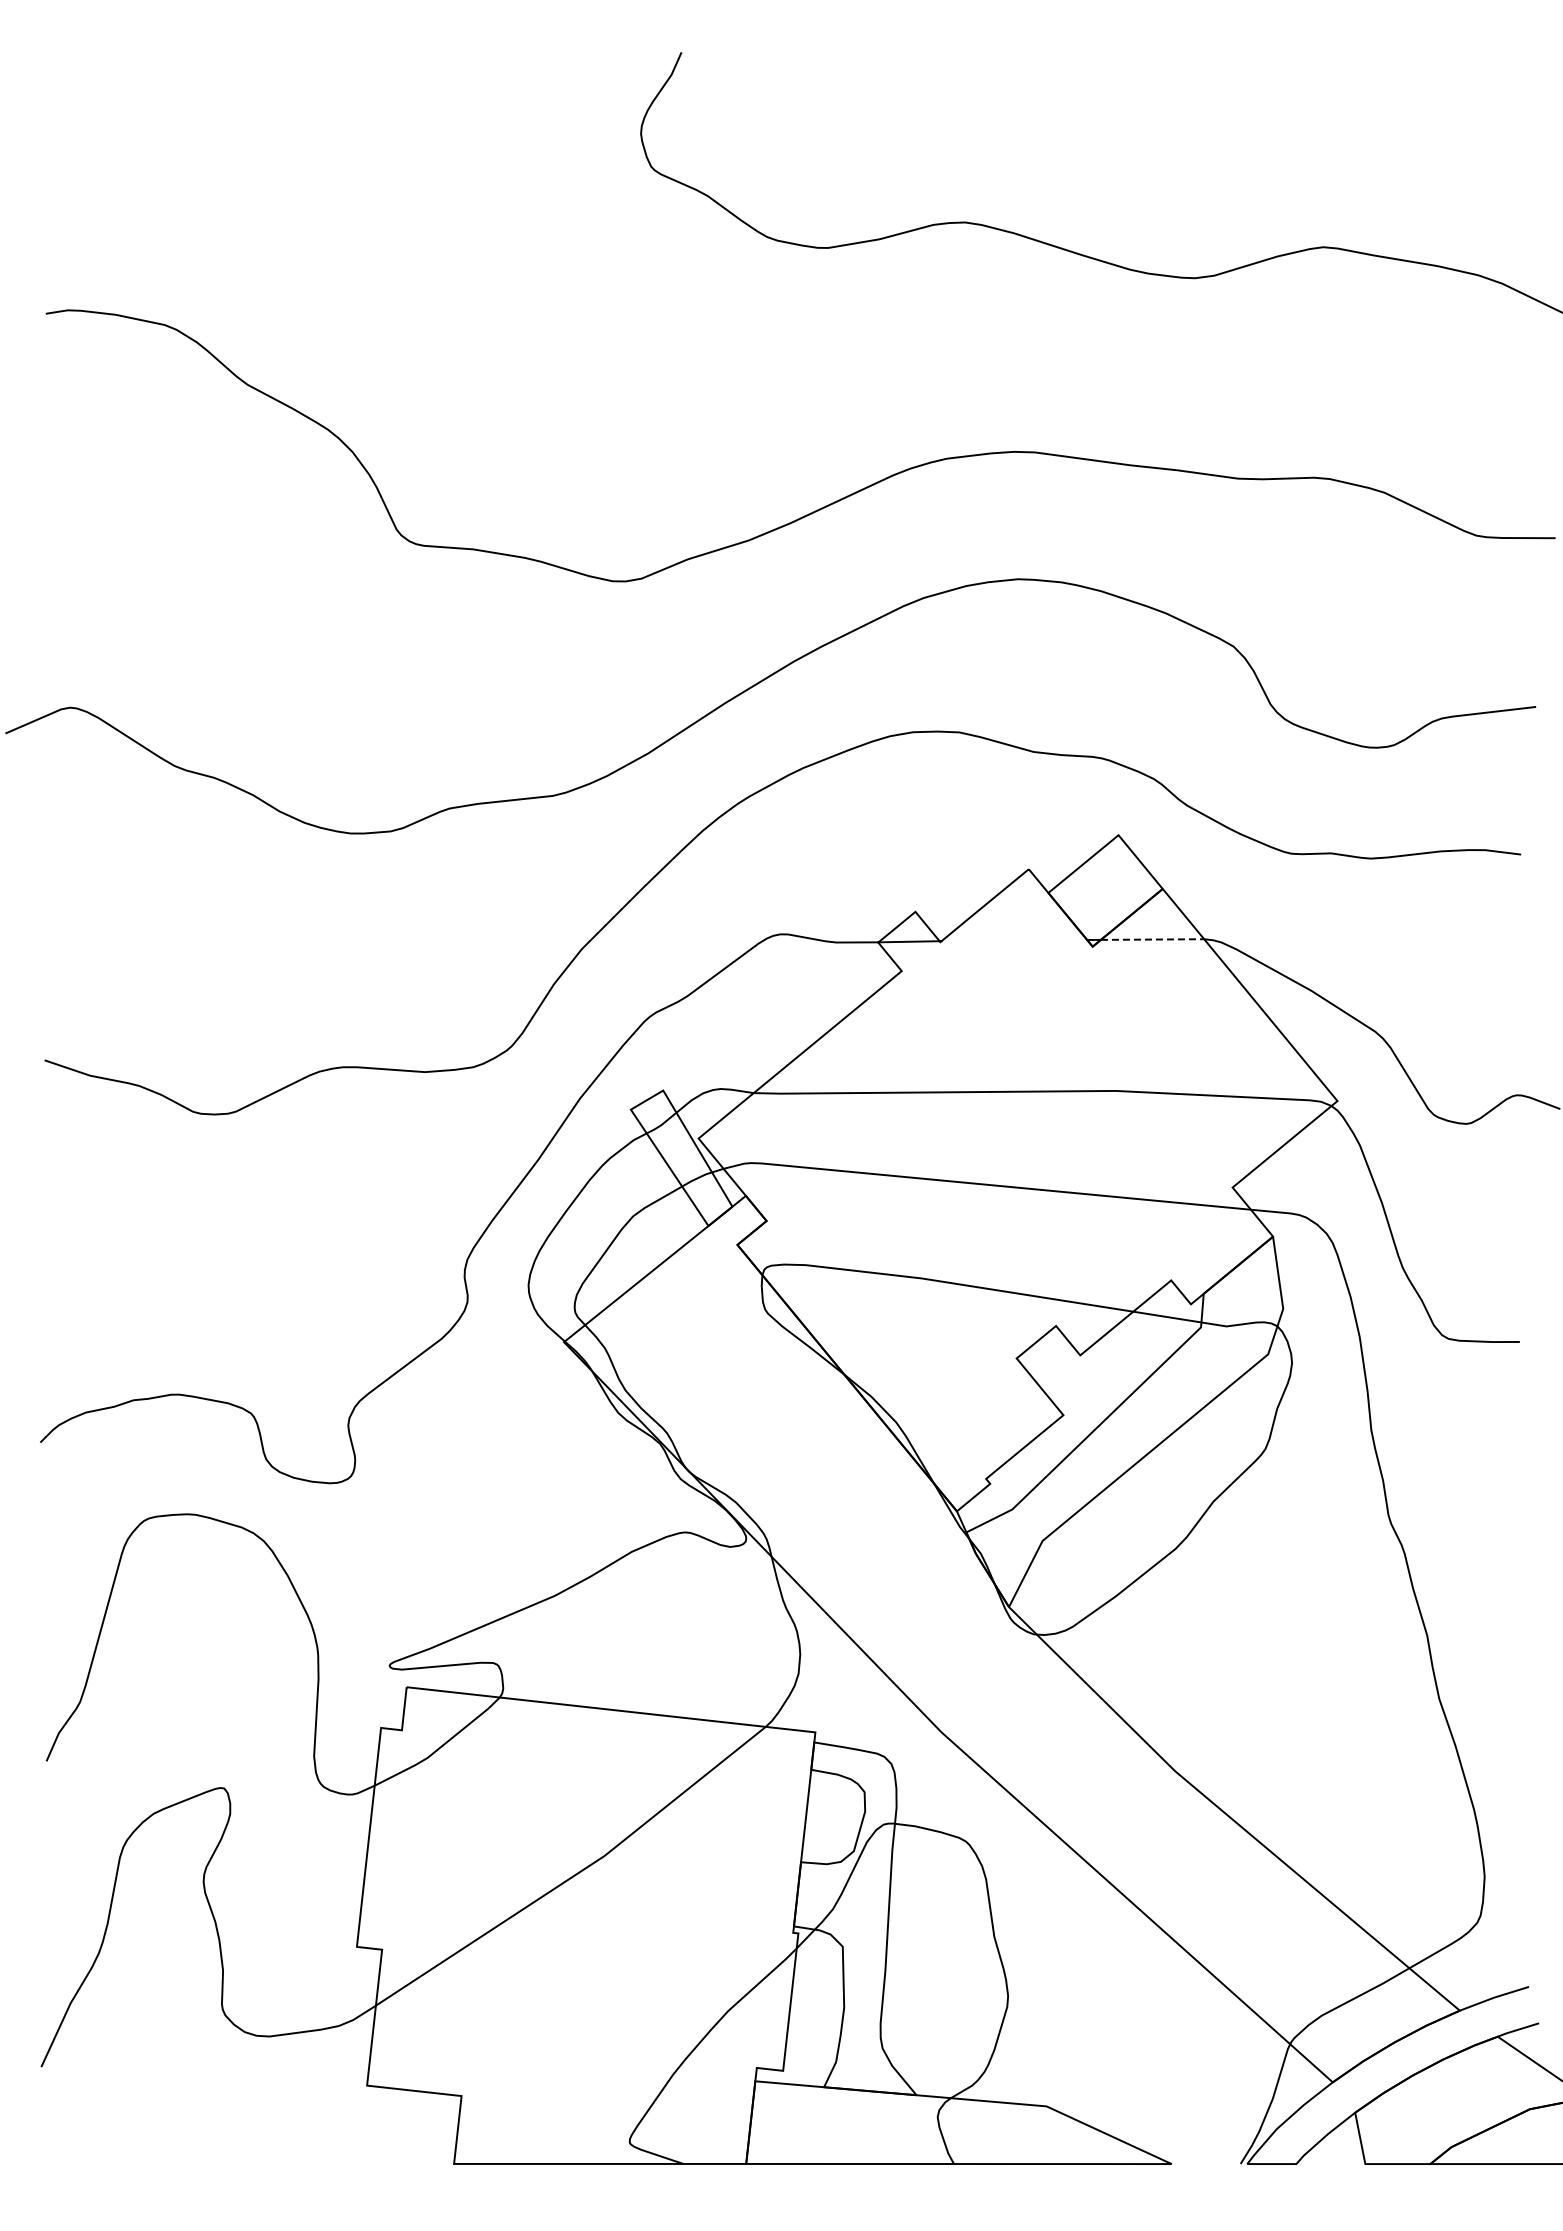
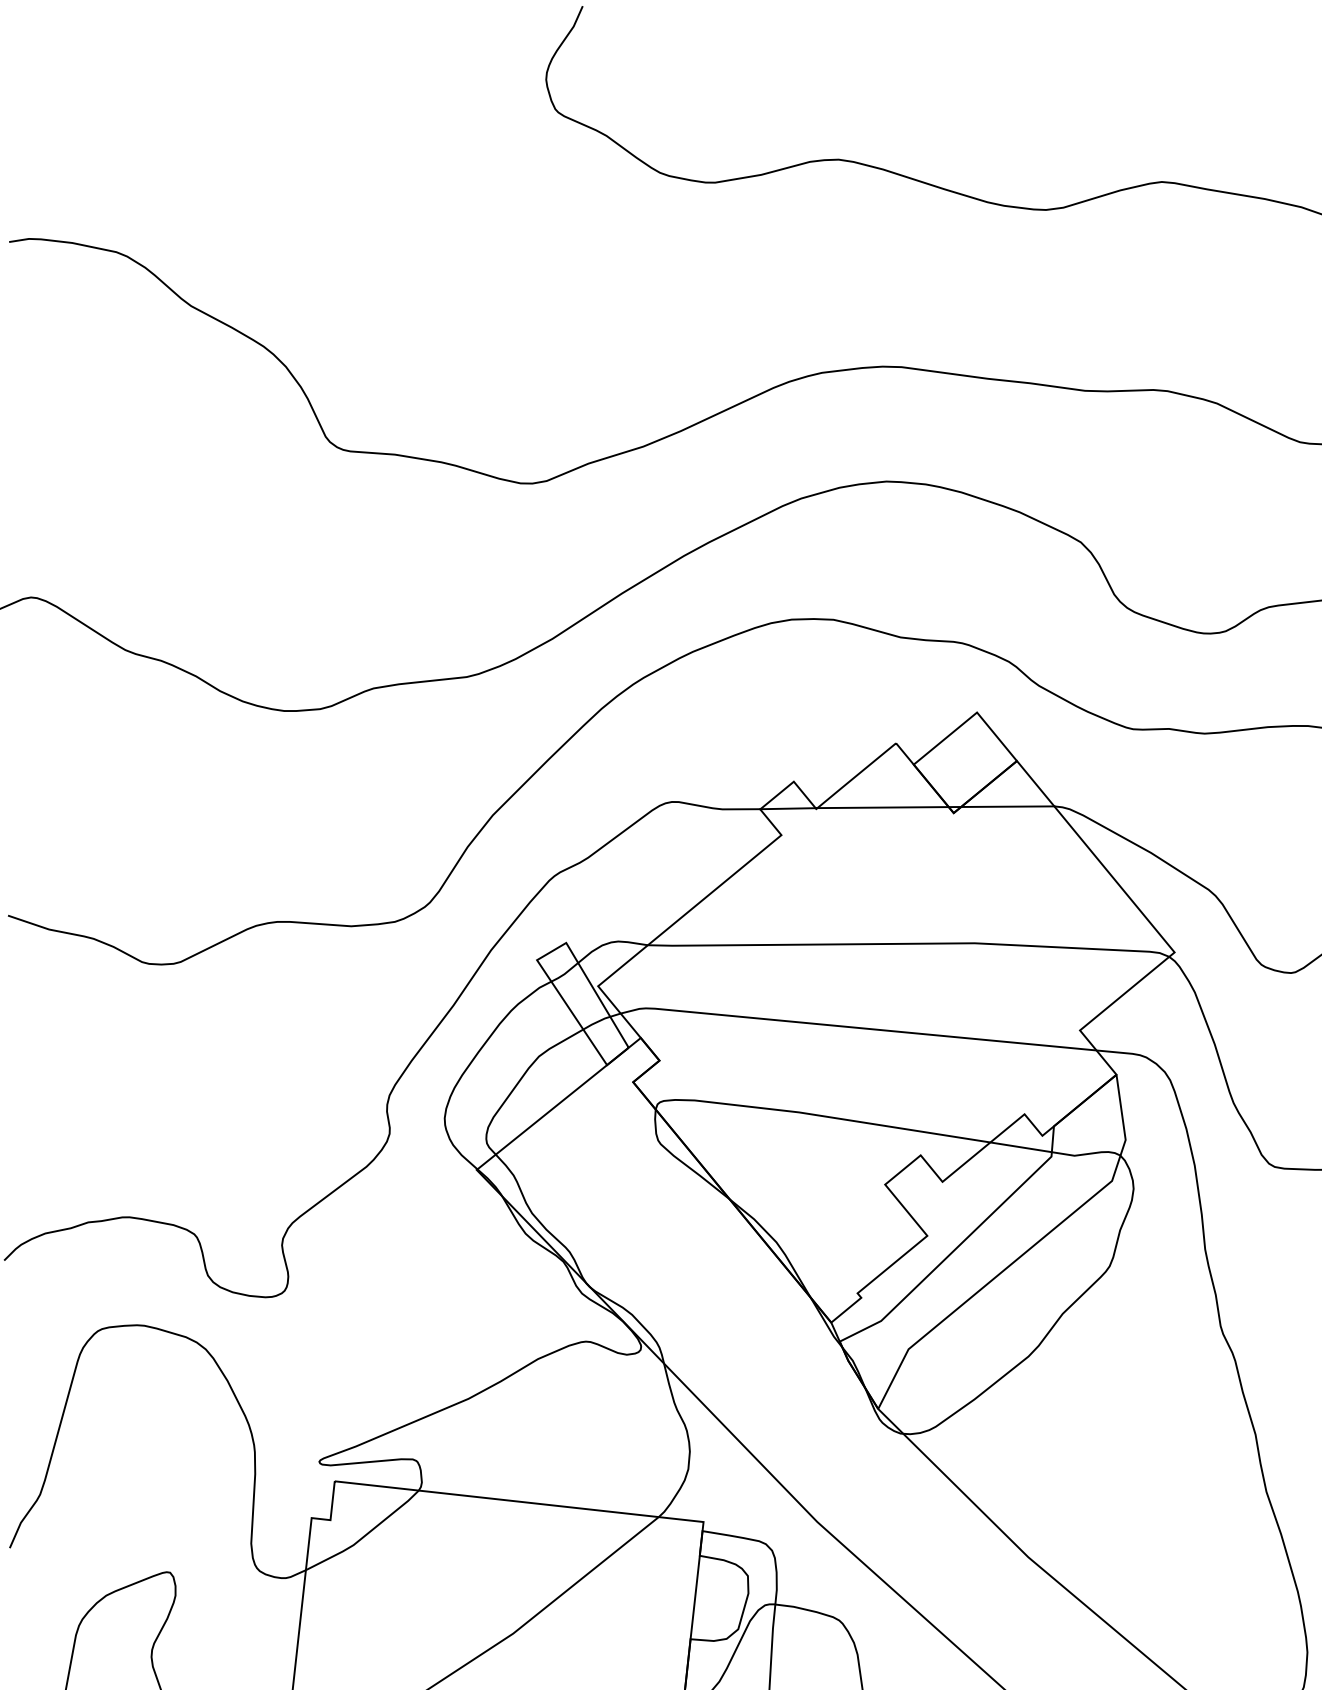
line: (1152, 939) -> (1007, 806), dashed -> solid
line: (1014, 940) -> (883, 807), added

